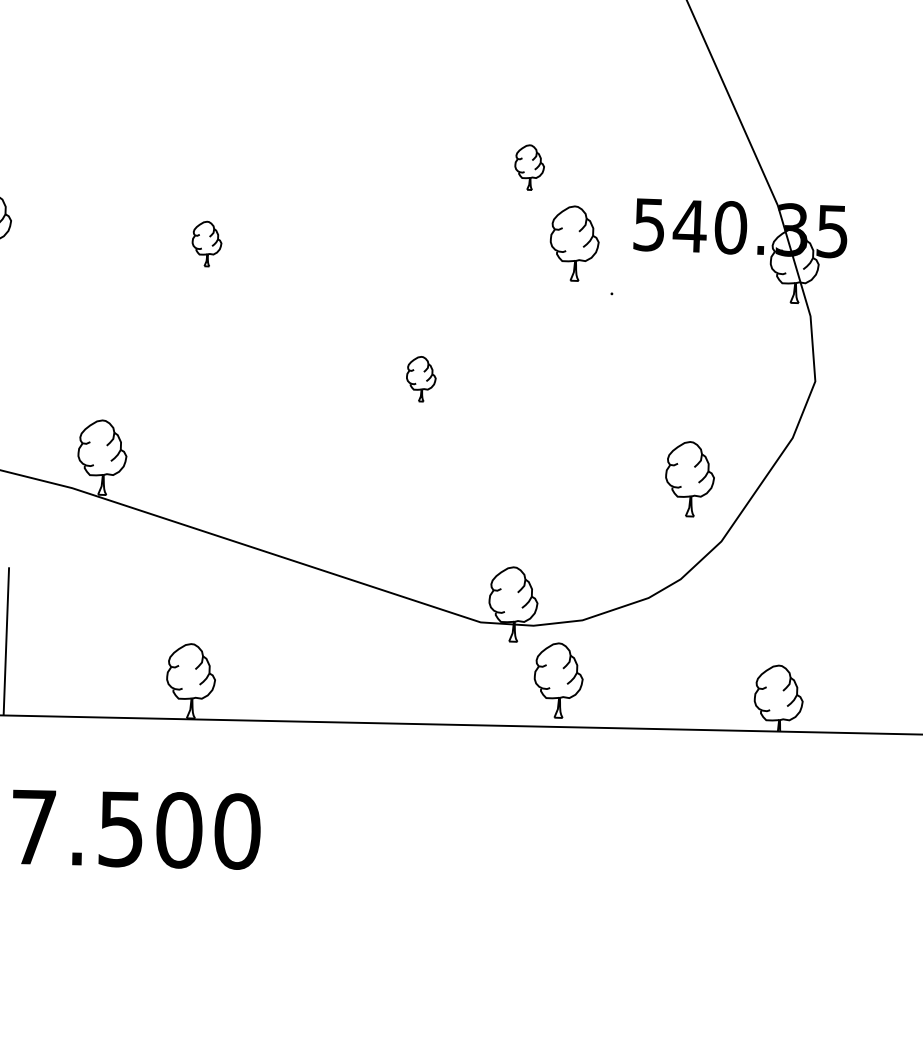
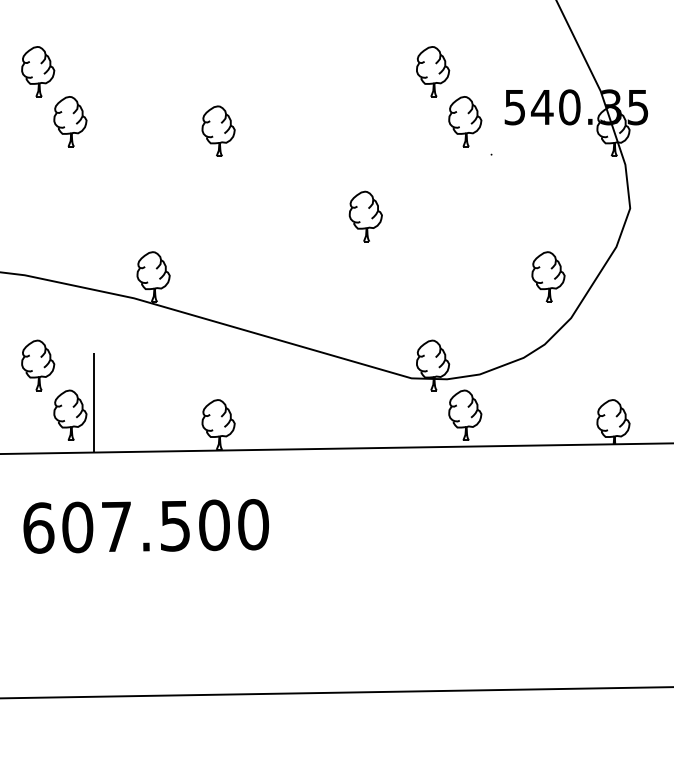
part: (530, 166) -> (433, 71), size x1.67
part: (206, 243) -> (218, 130), size x1.67
part: (420, 379) -> (365, 216), size x1.67

